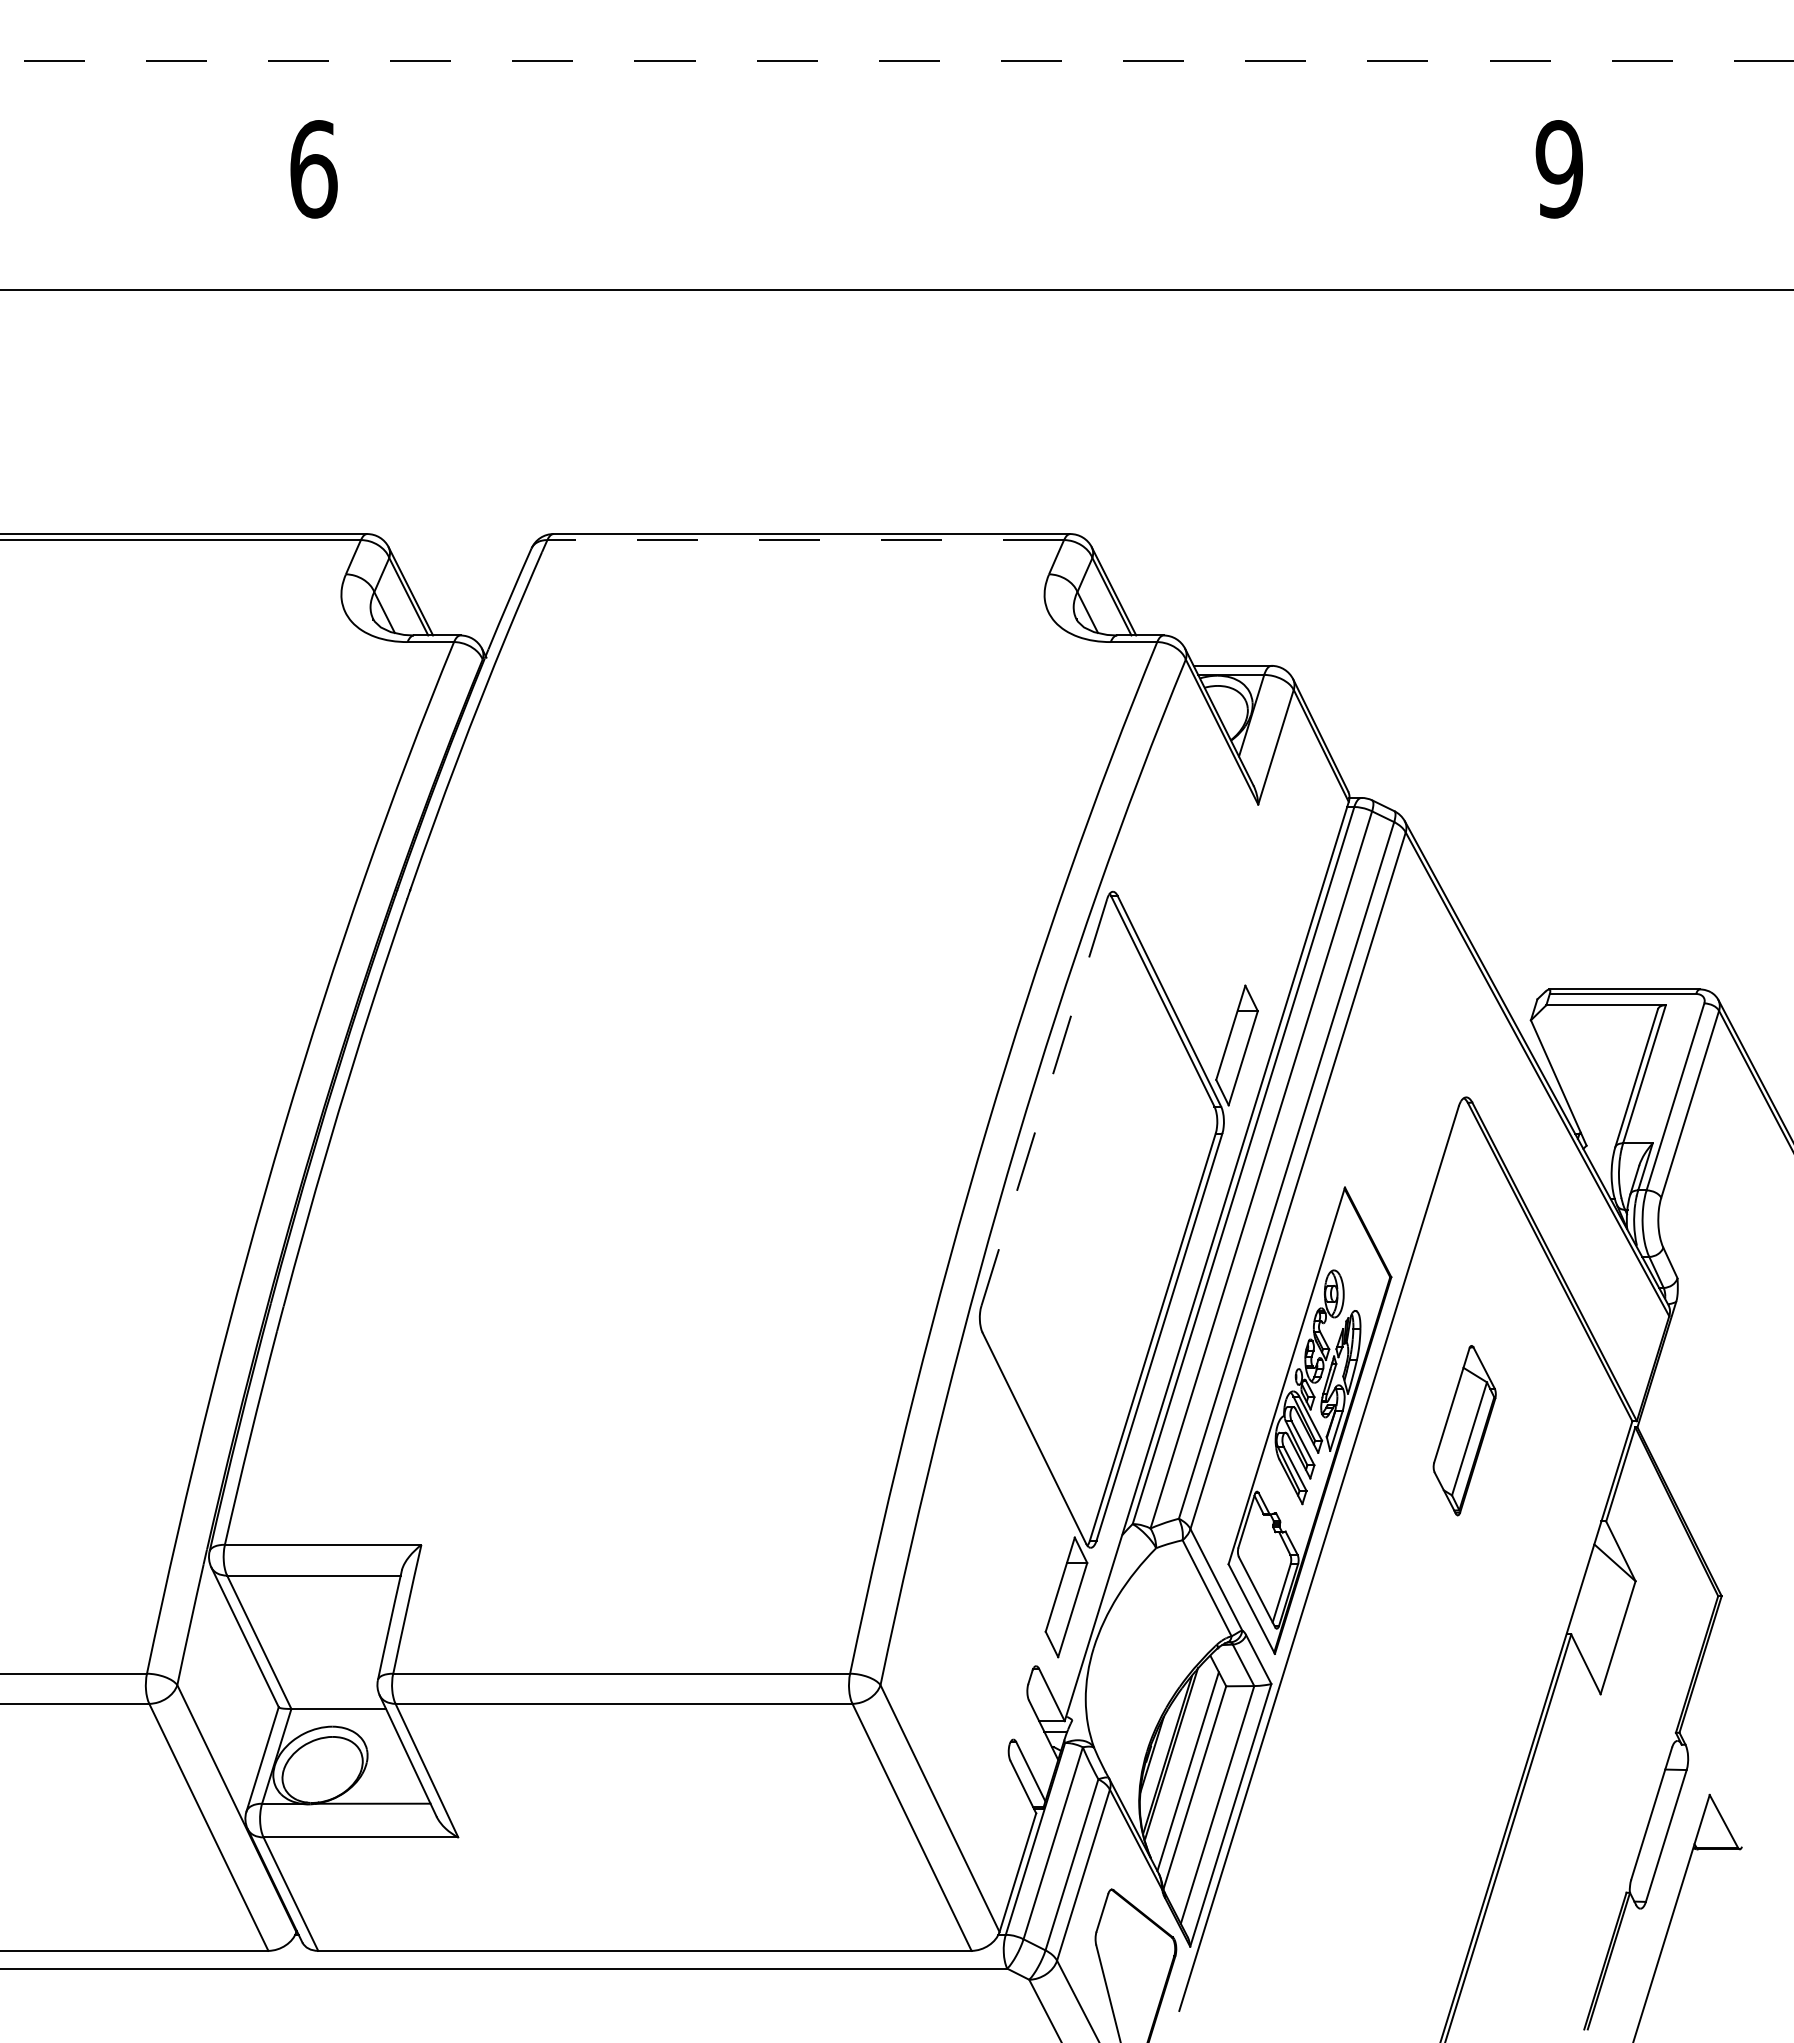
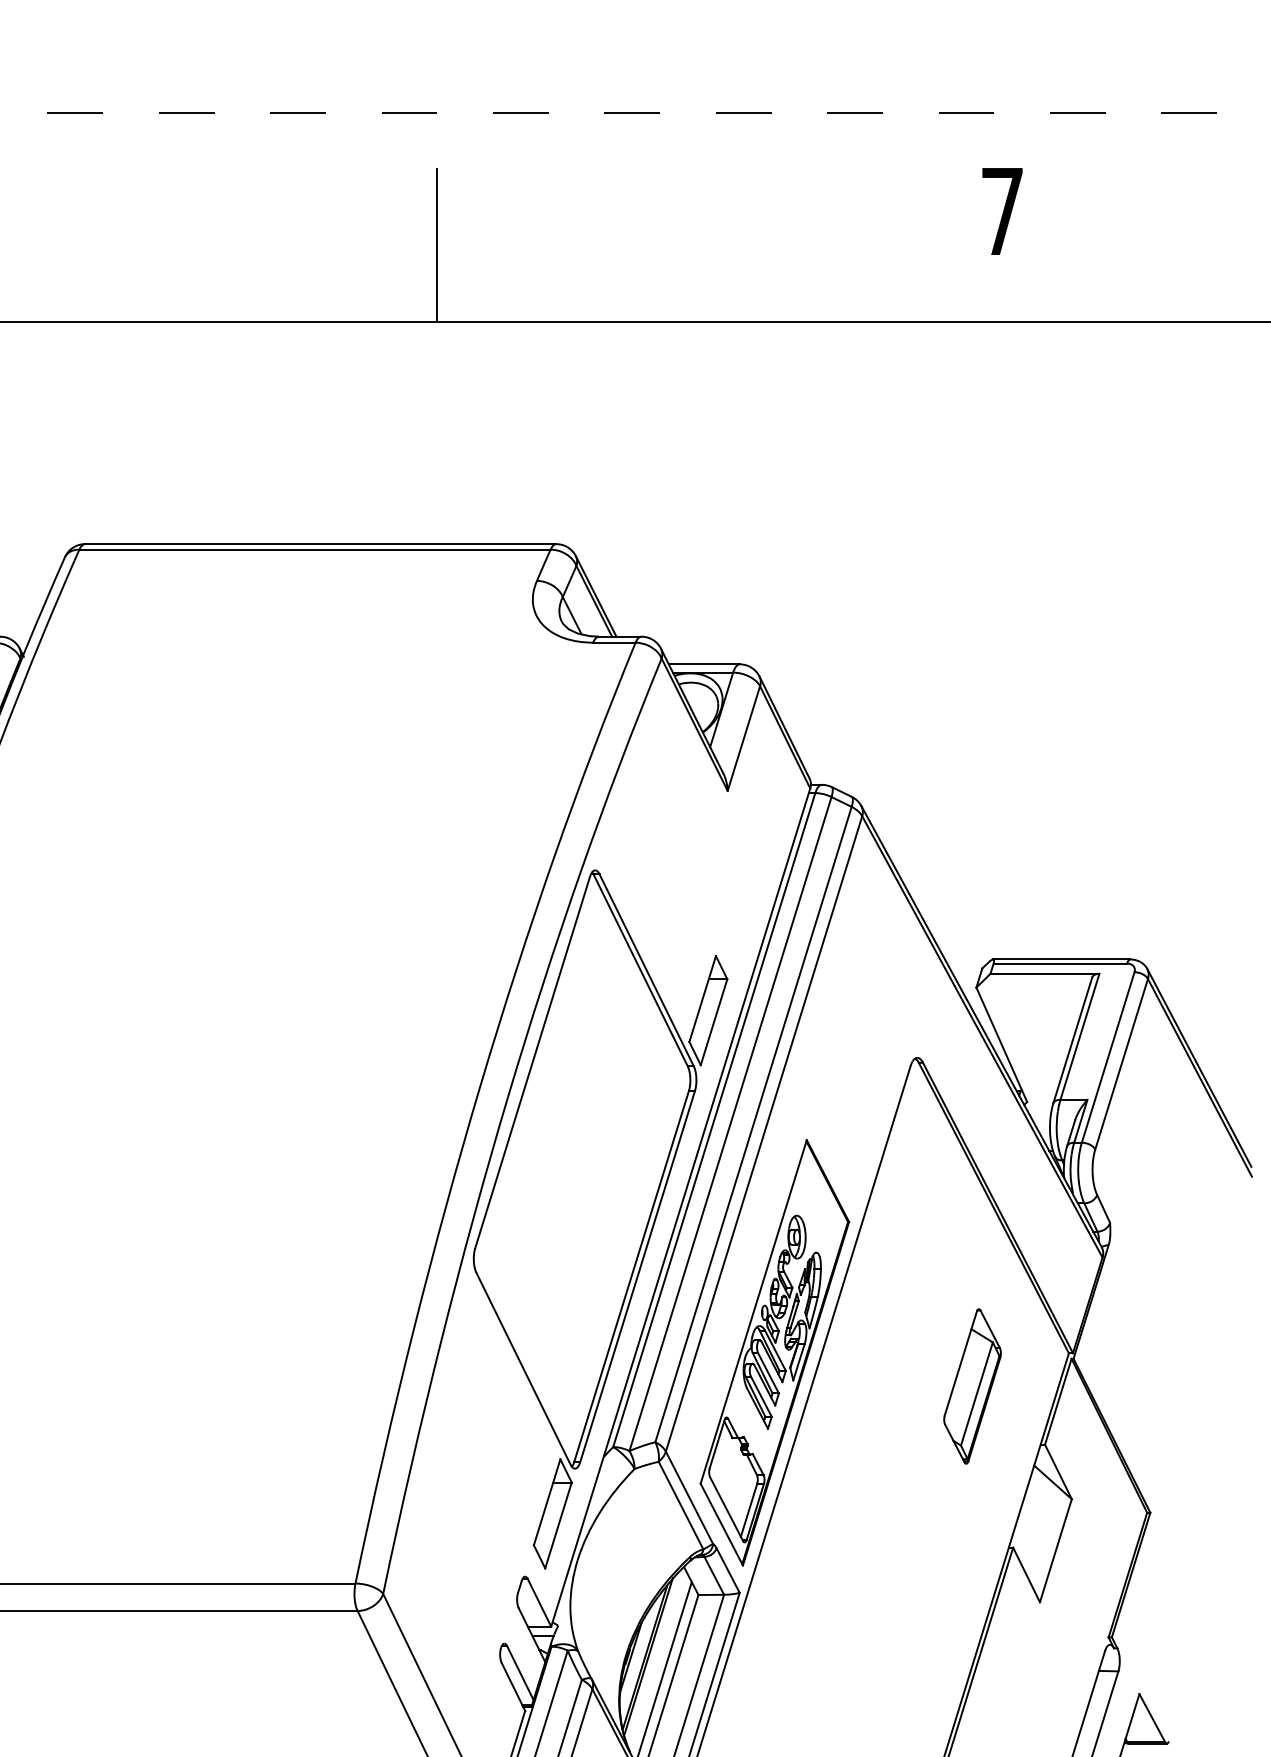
text: (1558, 169) -> (1001, 211), 9 -> 7
line: (939, 206) -> (437, 245), added
line: (805, 540) -> (314, 550), dashed -> solid
line: (1044, 1102) -> (532, 1062), dashed -> solid
part: (1464, 1430) -> (972, 1386), moved

